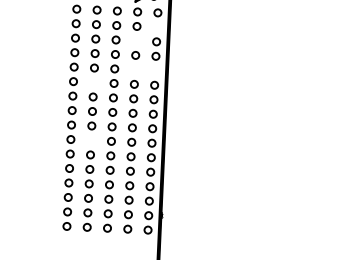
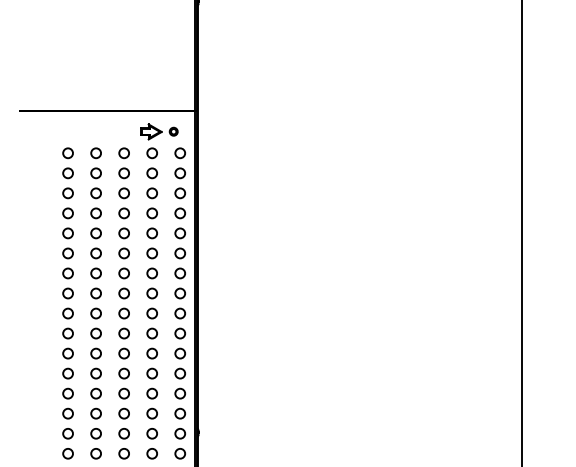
circle: (156, 27) -> (179, 173), added
circle: (135, 41) -> (151, 193), added
circle: (134, 69) -> (151, 233), added
circle: (154, 70) -> (179, 233), added
circle: (93, 82) -> (95, 253), added
circle: (90, 140) -> (95, 333), added

